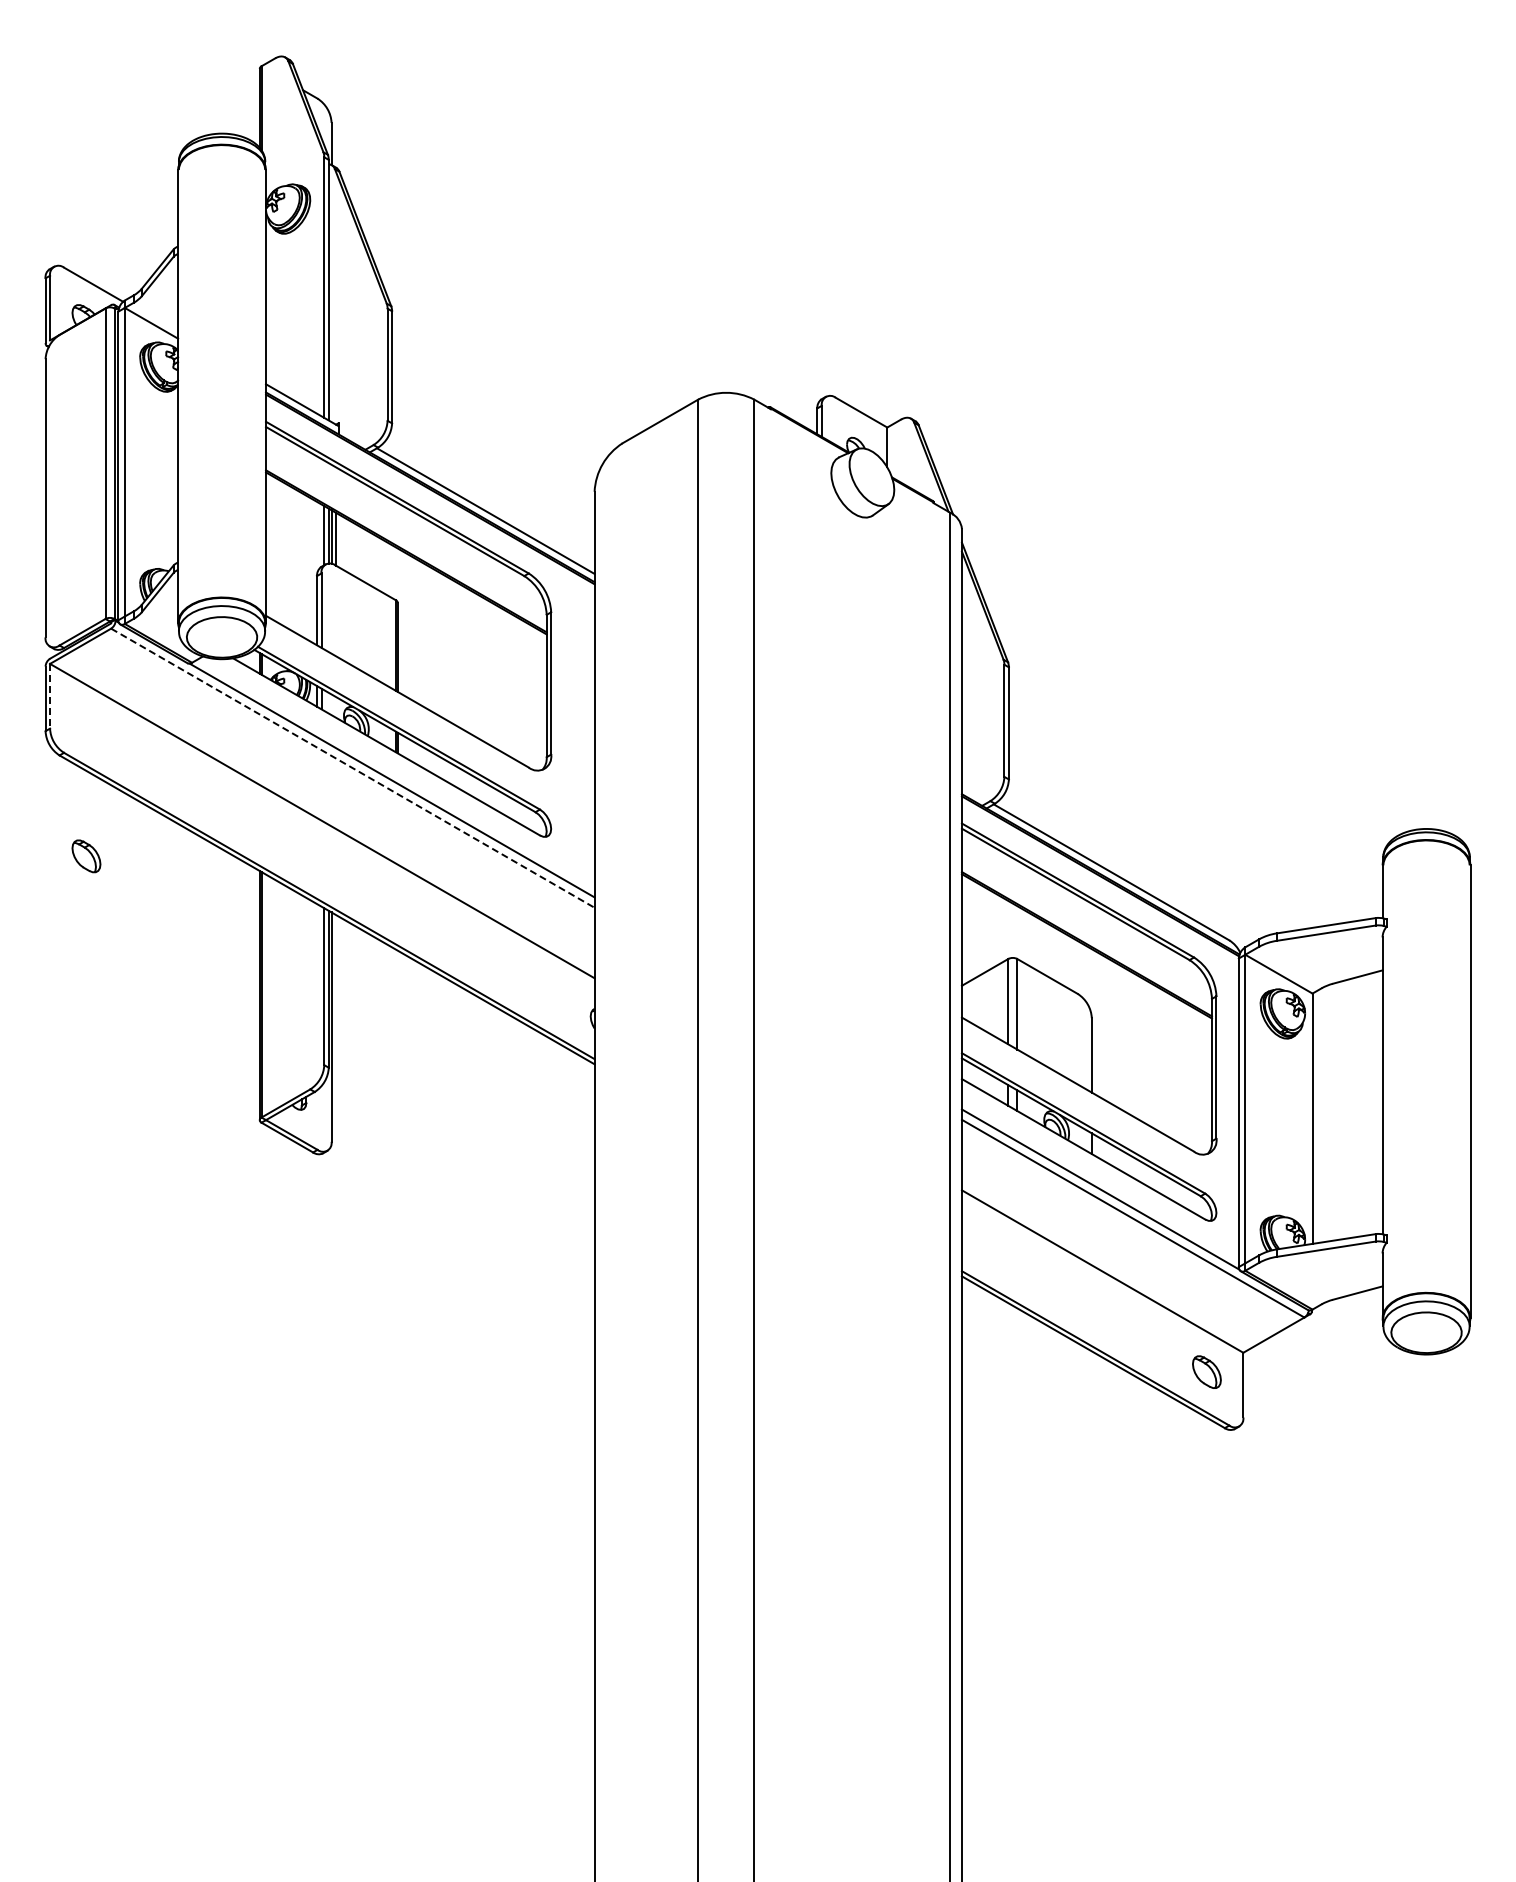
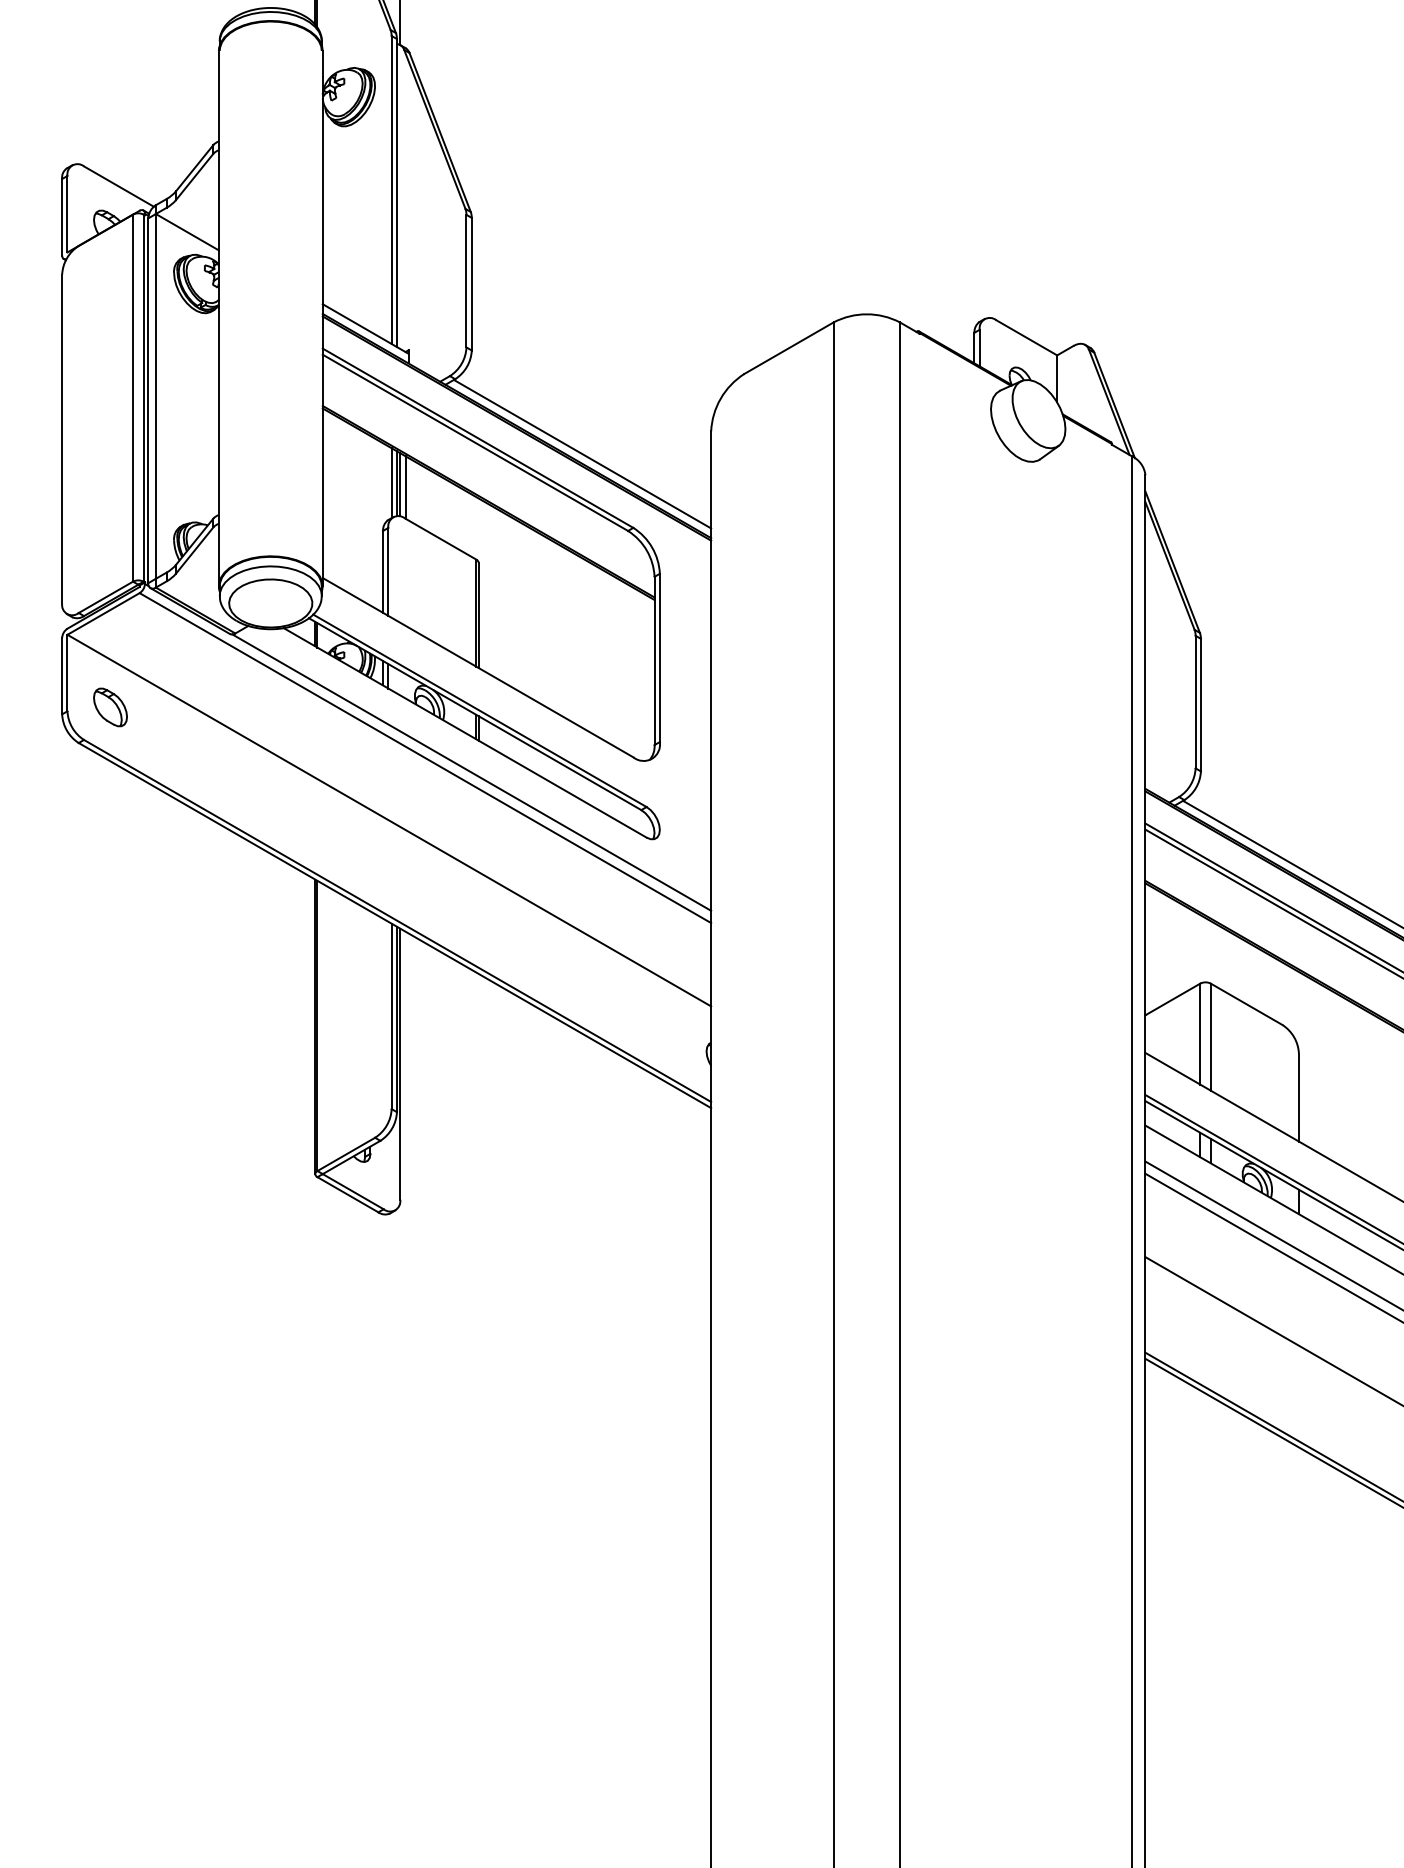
line: (50, 696) -> (67, 673), dashed -> solid
line: (353, 768) -> (426, 758), dashed -> solid
part: (86, 856) -> (110, 707), moved

